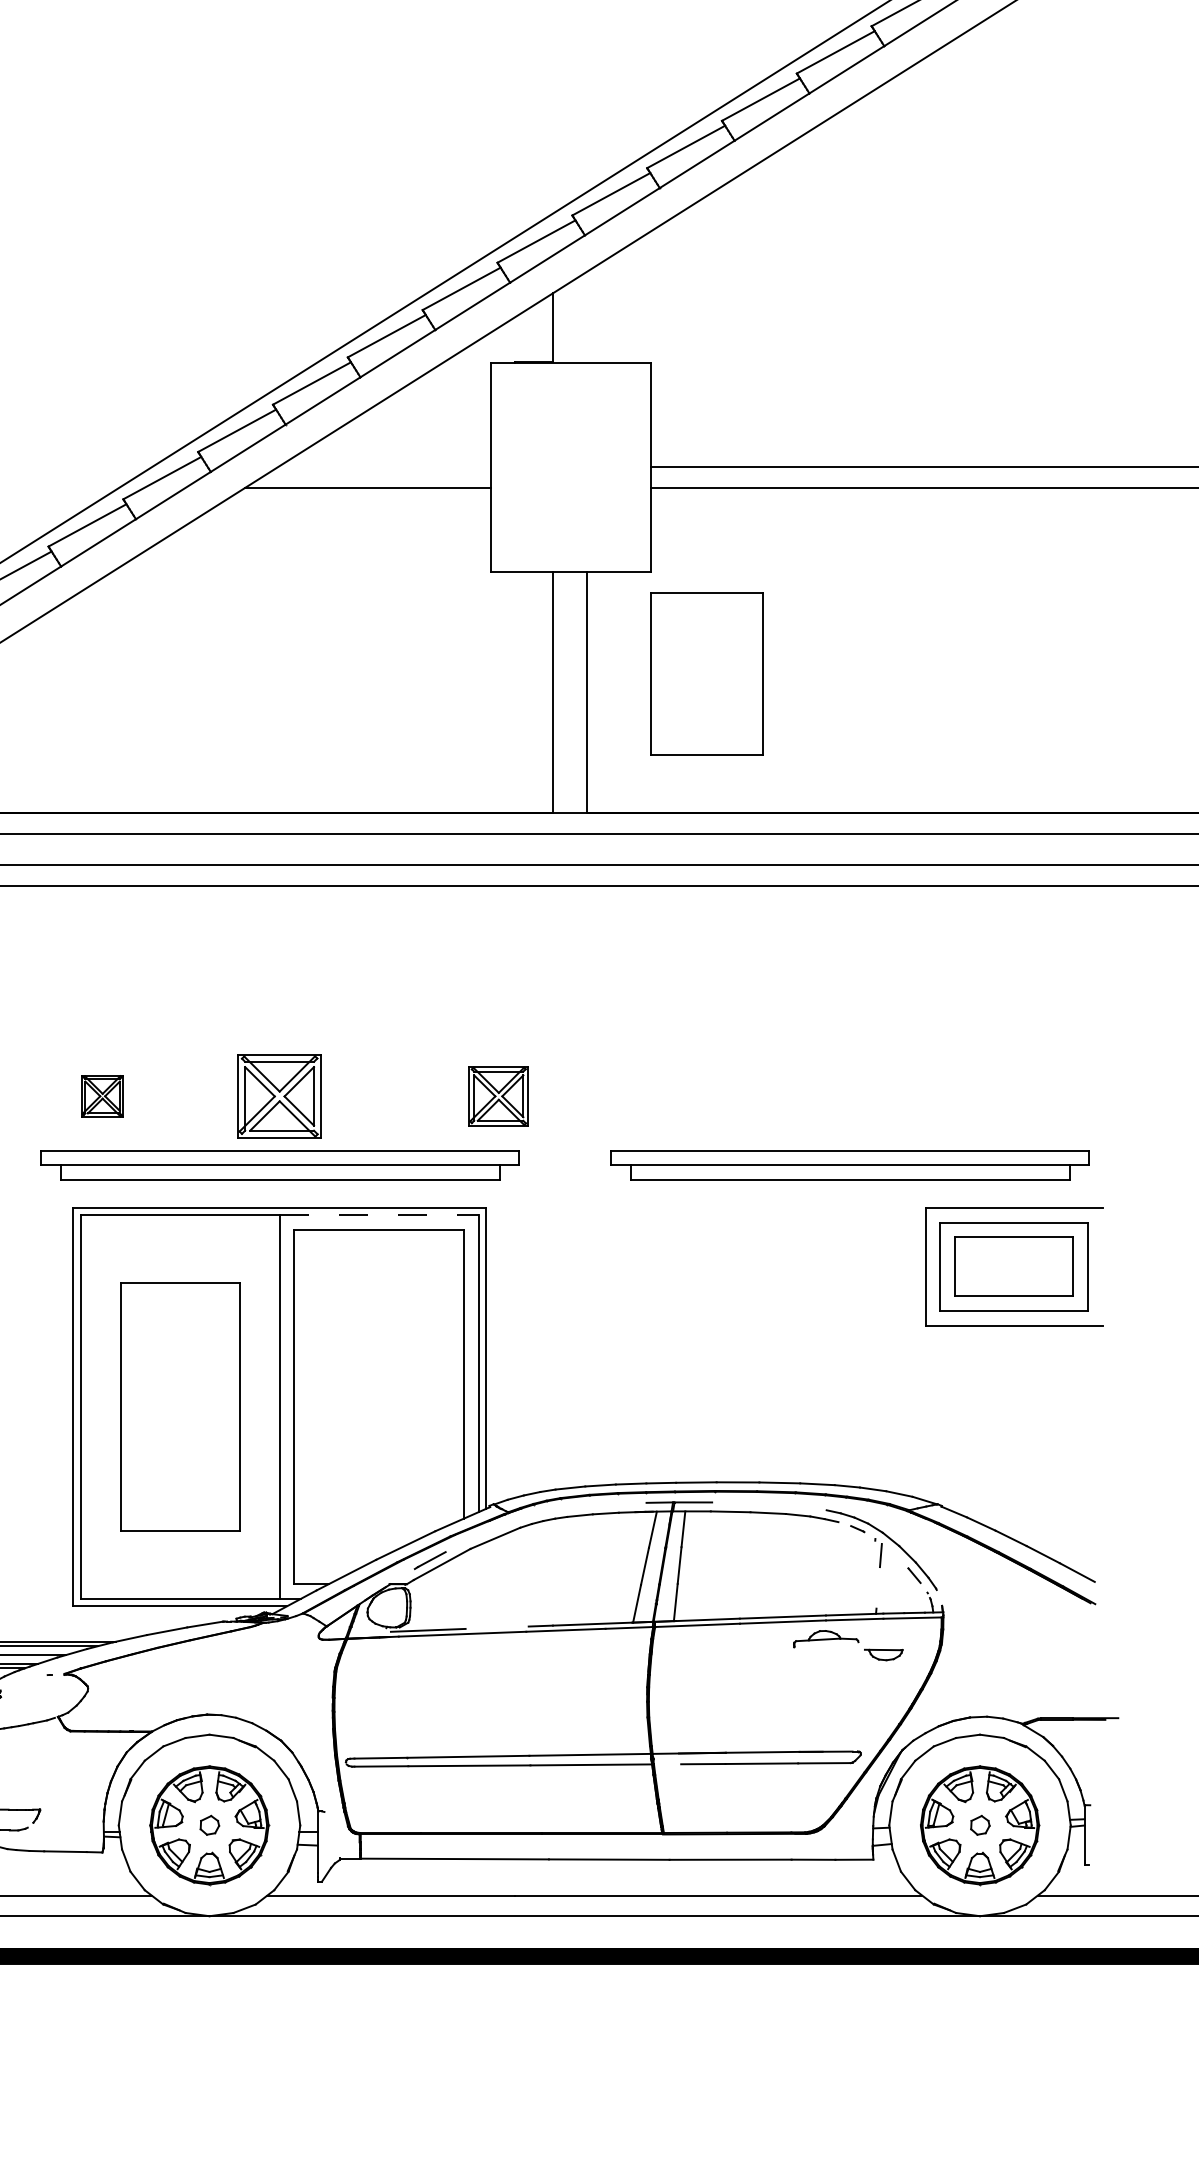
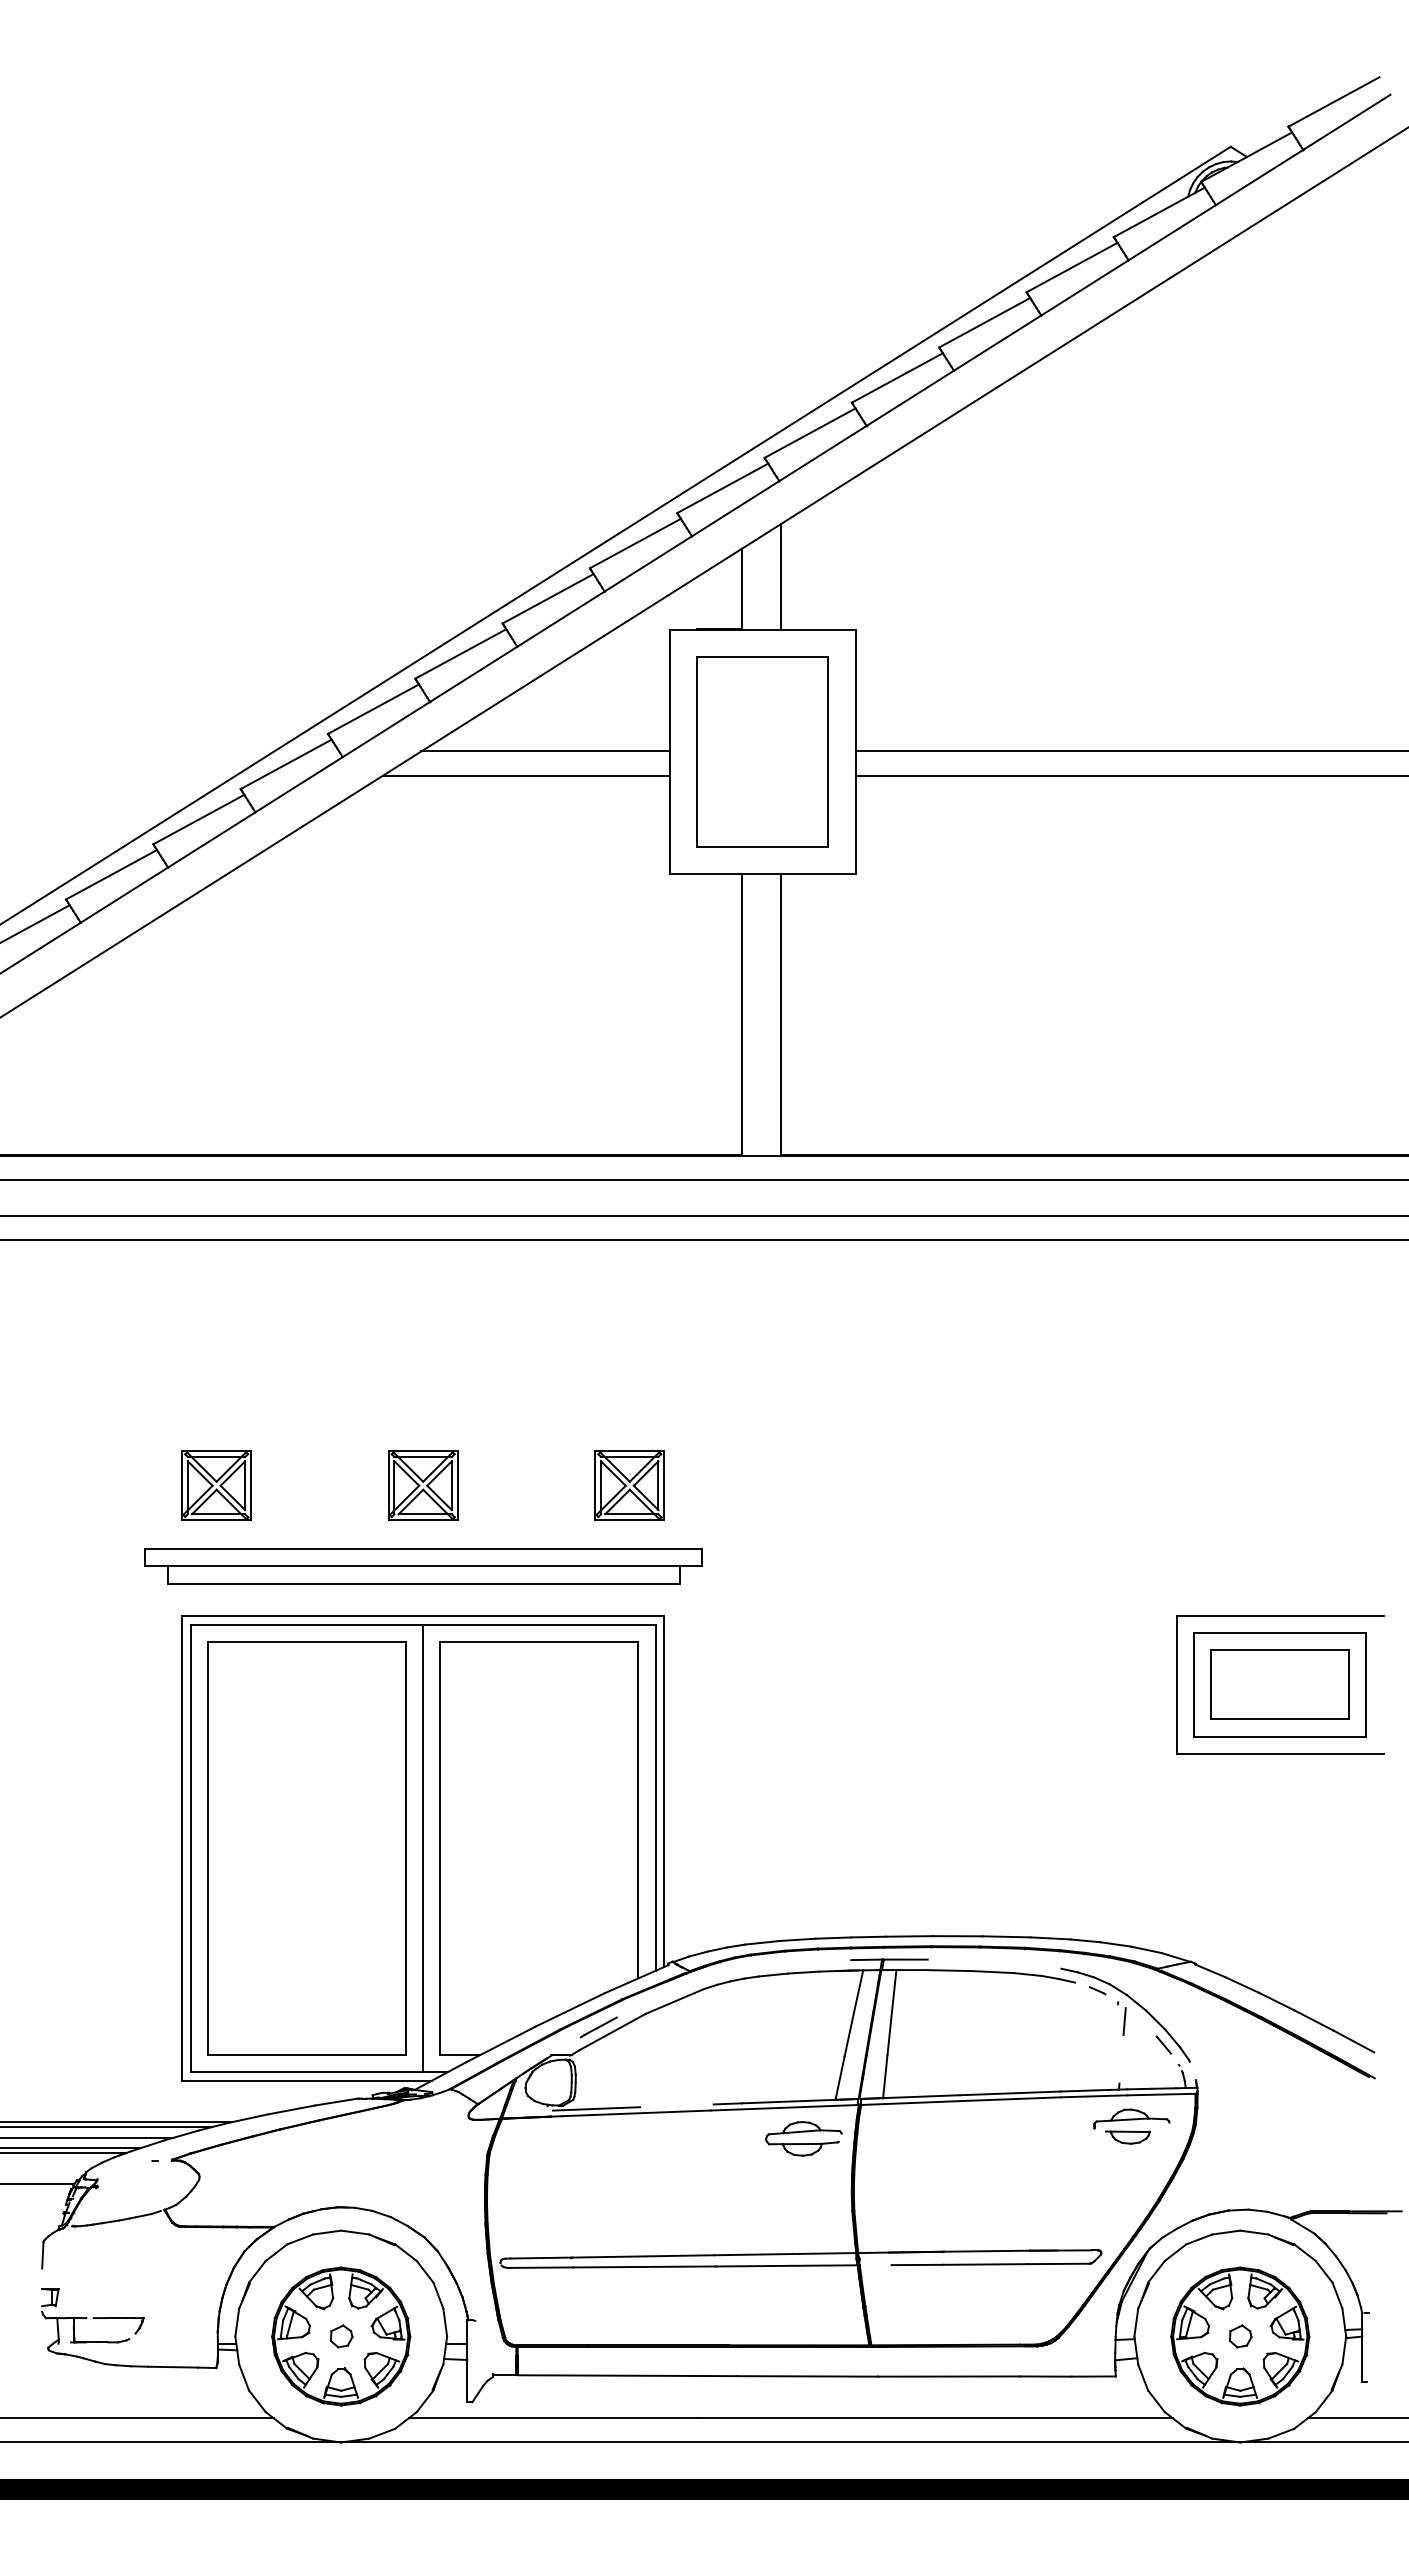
line: (586, 317) -> (781, 576), added
line: (384, 467) -> (545, 751), added
part: (706, 673) -> (762, 751), moved
part: (102, 1096) -> (216, 1485), size x1.43
part: (280, 1096) -> (423, 1485), size x0.71
part: (498, 1096) -> (629, 1485), moved
part: (849, 1165) -> (1088, 1566), removed
line: (379, 1215) -> (539, 1624), dashed -> solid
part: (179, 1407) -> (306, 1848), size x1.43
part: (825, 1638) -> (1131, 2118), moved
part: (605, 1655) -> (803, 2138), added

